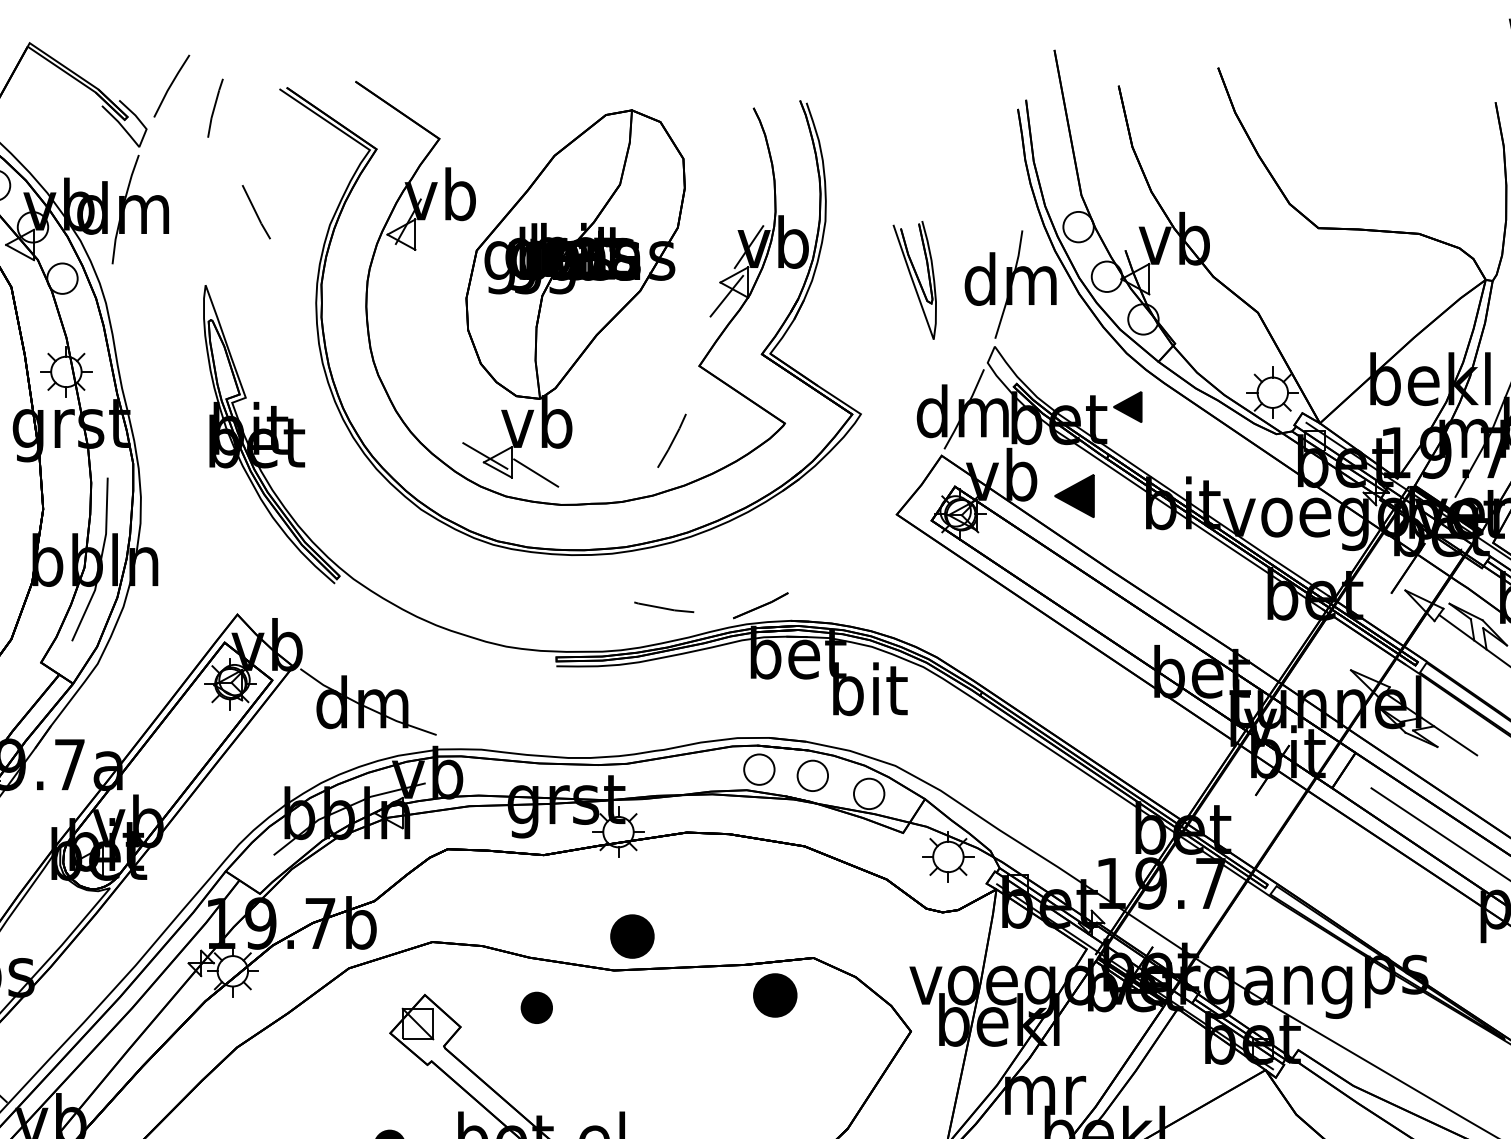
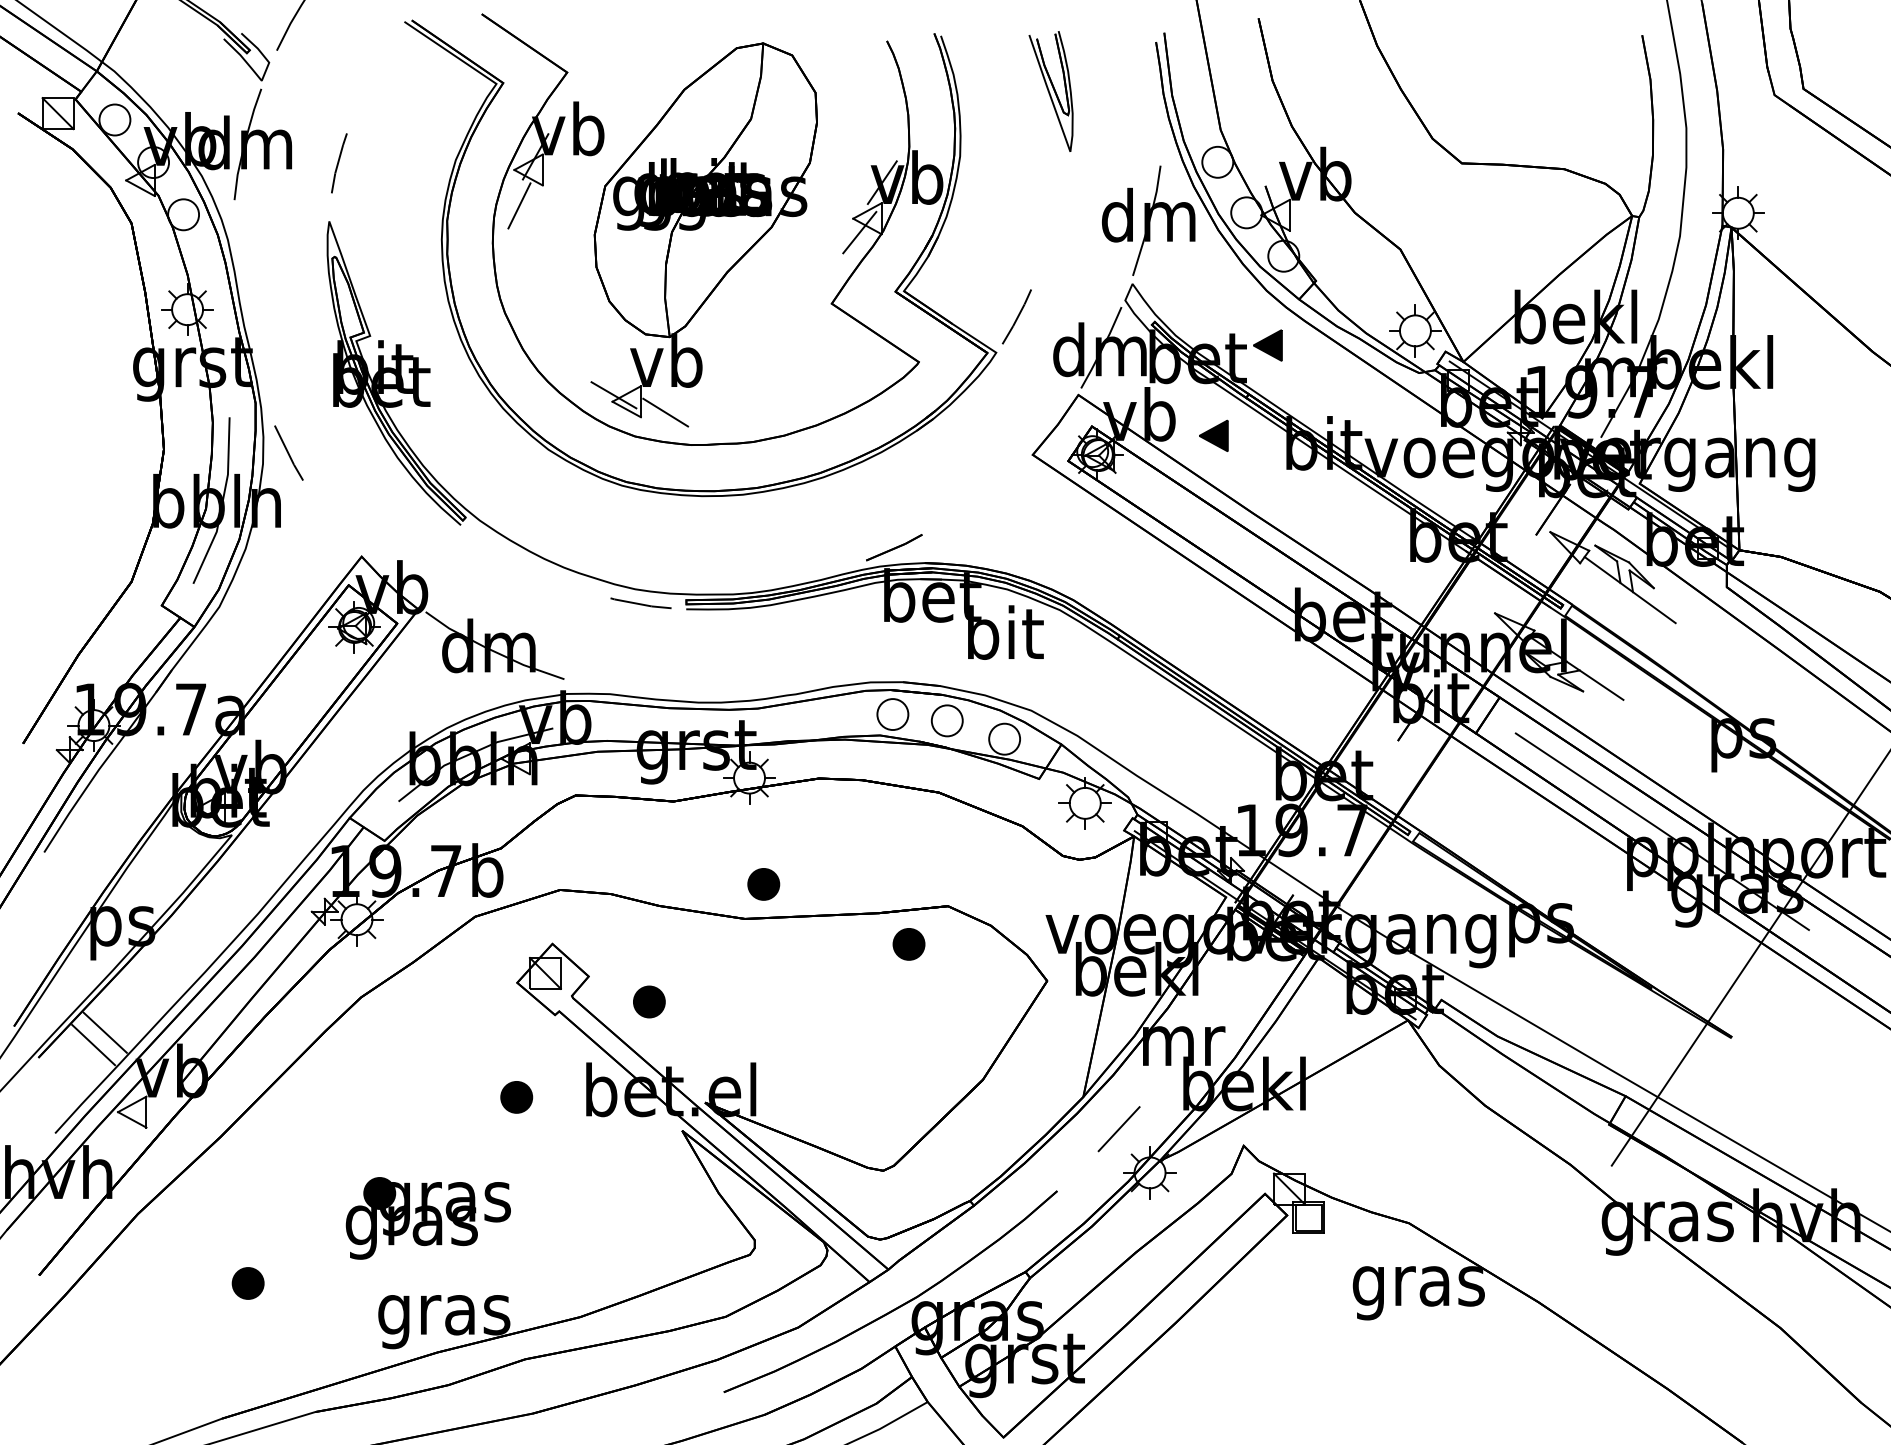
curve: (215, 107) -> (339, 162), moved
line: (255, 211) -> (288, 452), moved
line: (392, 269) -> (519, 205), added
part: (914, 280) -> (1050, 91), moved
curve: (672, 440) -> (1017, 316), moved
part: (1074, 495) -> (1213, 435), size x0.71
curve: (663, 607) -> (640, 603), moved
part: (632, 936) -> (763, 884), size x0.71
part: (774, 995) -> (908, 944), size x0.71
part: (536, 1007) -> (649, 1001), moved

